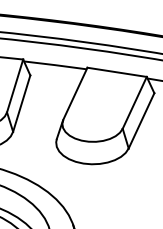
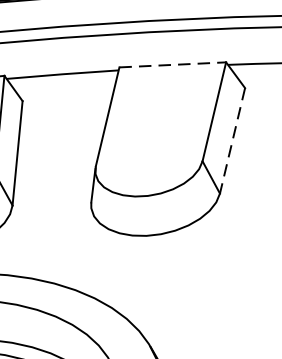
line: (117, 72) -> (173, 65), solid -> dashed
line: (141, 121) -> (232, 141), solid -> dashed

